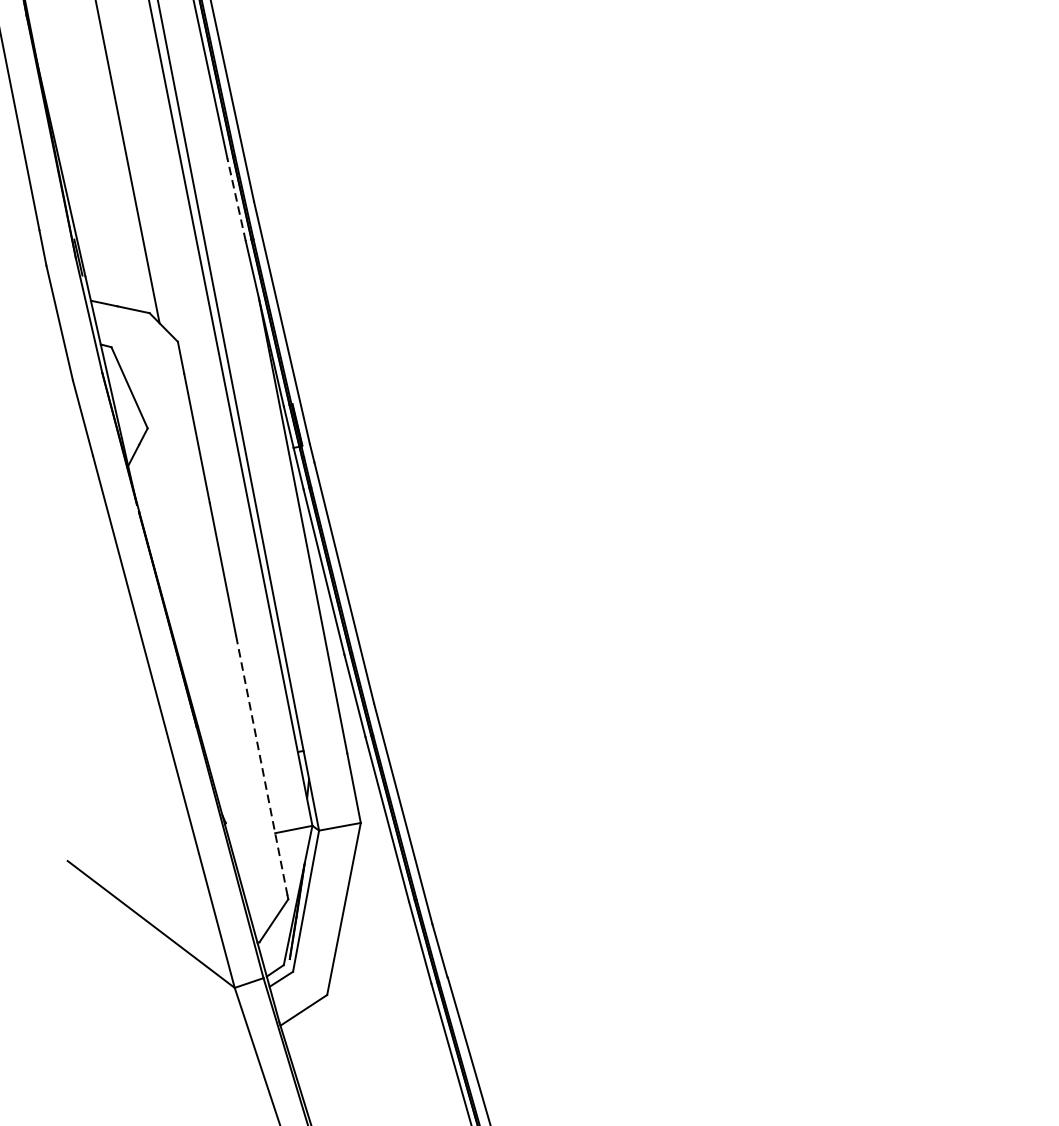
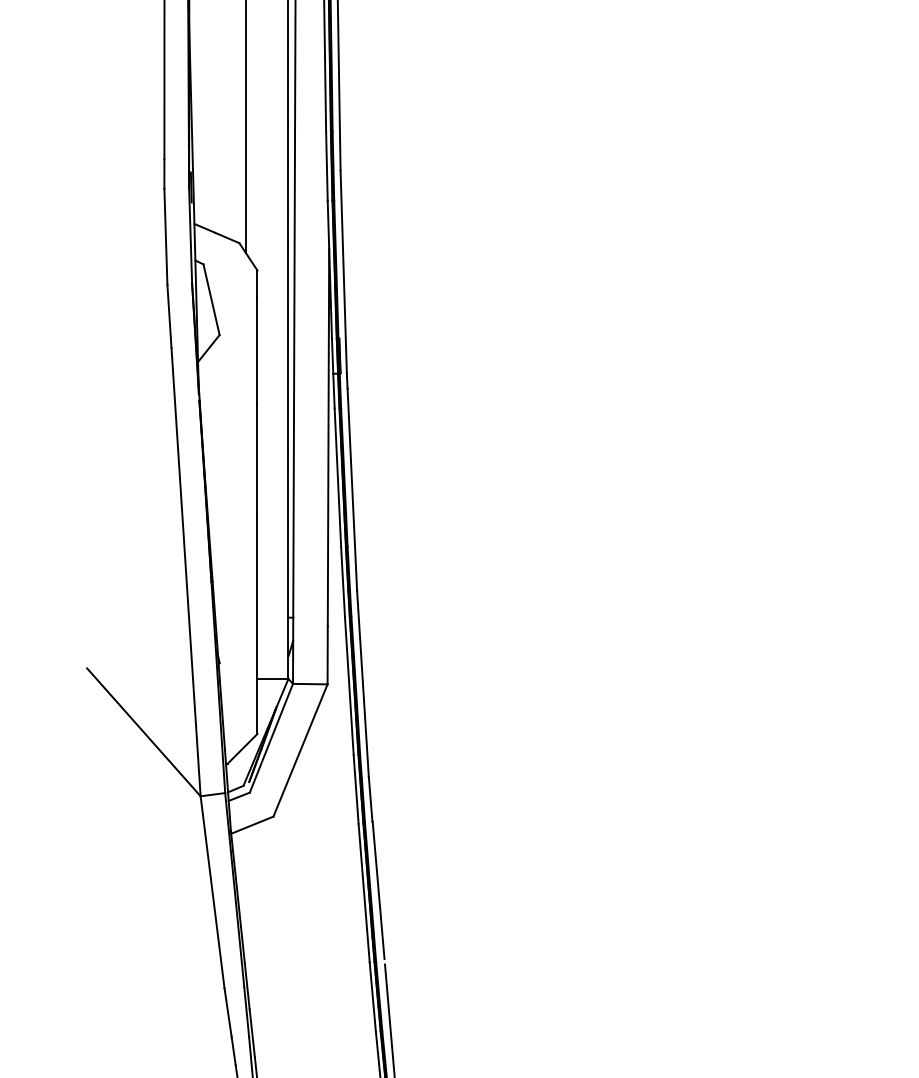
line: (236, 200) -> (326, 166), dashed -> solid
line: (261, 765) -> (257, 622), dashed -> solid

